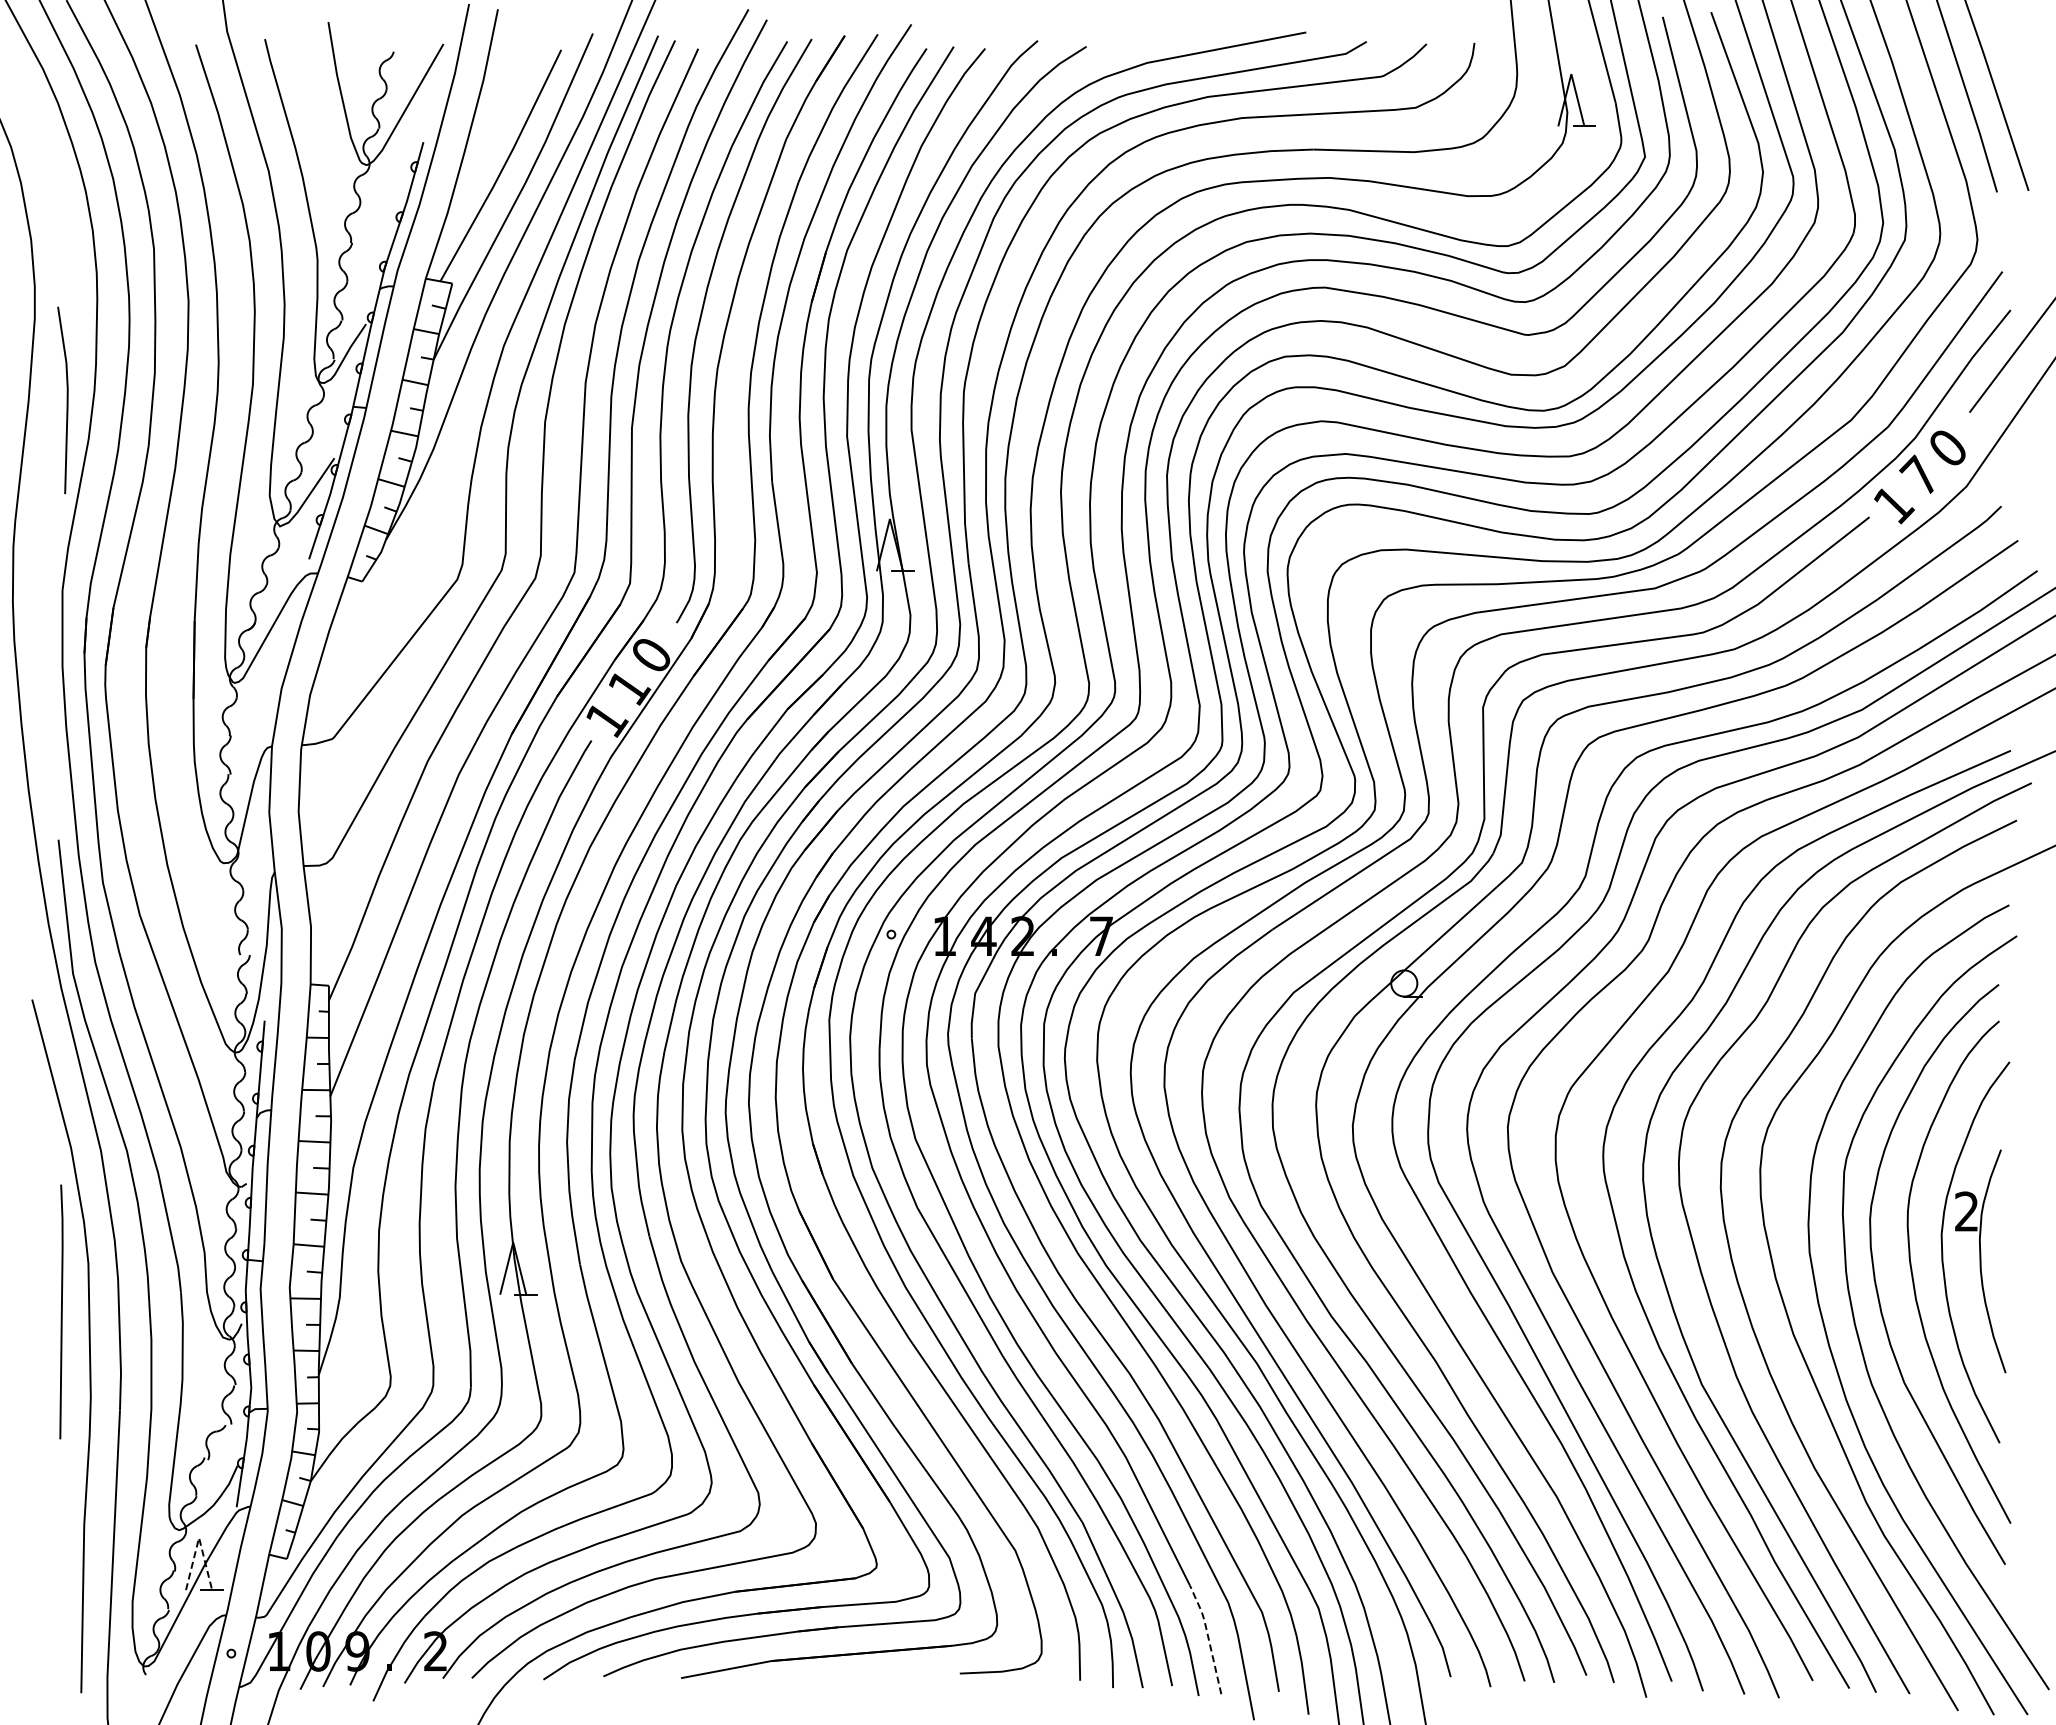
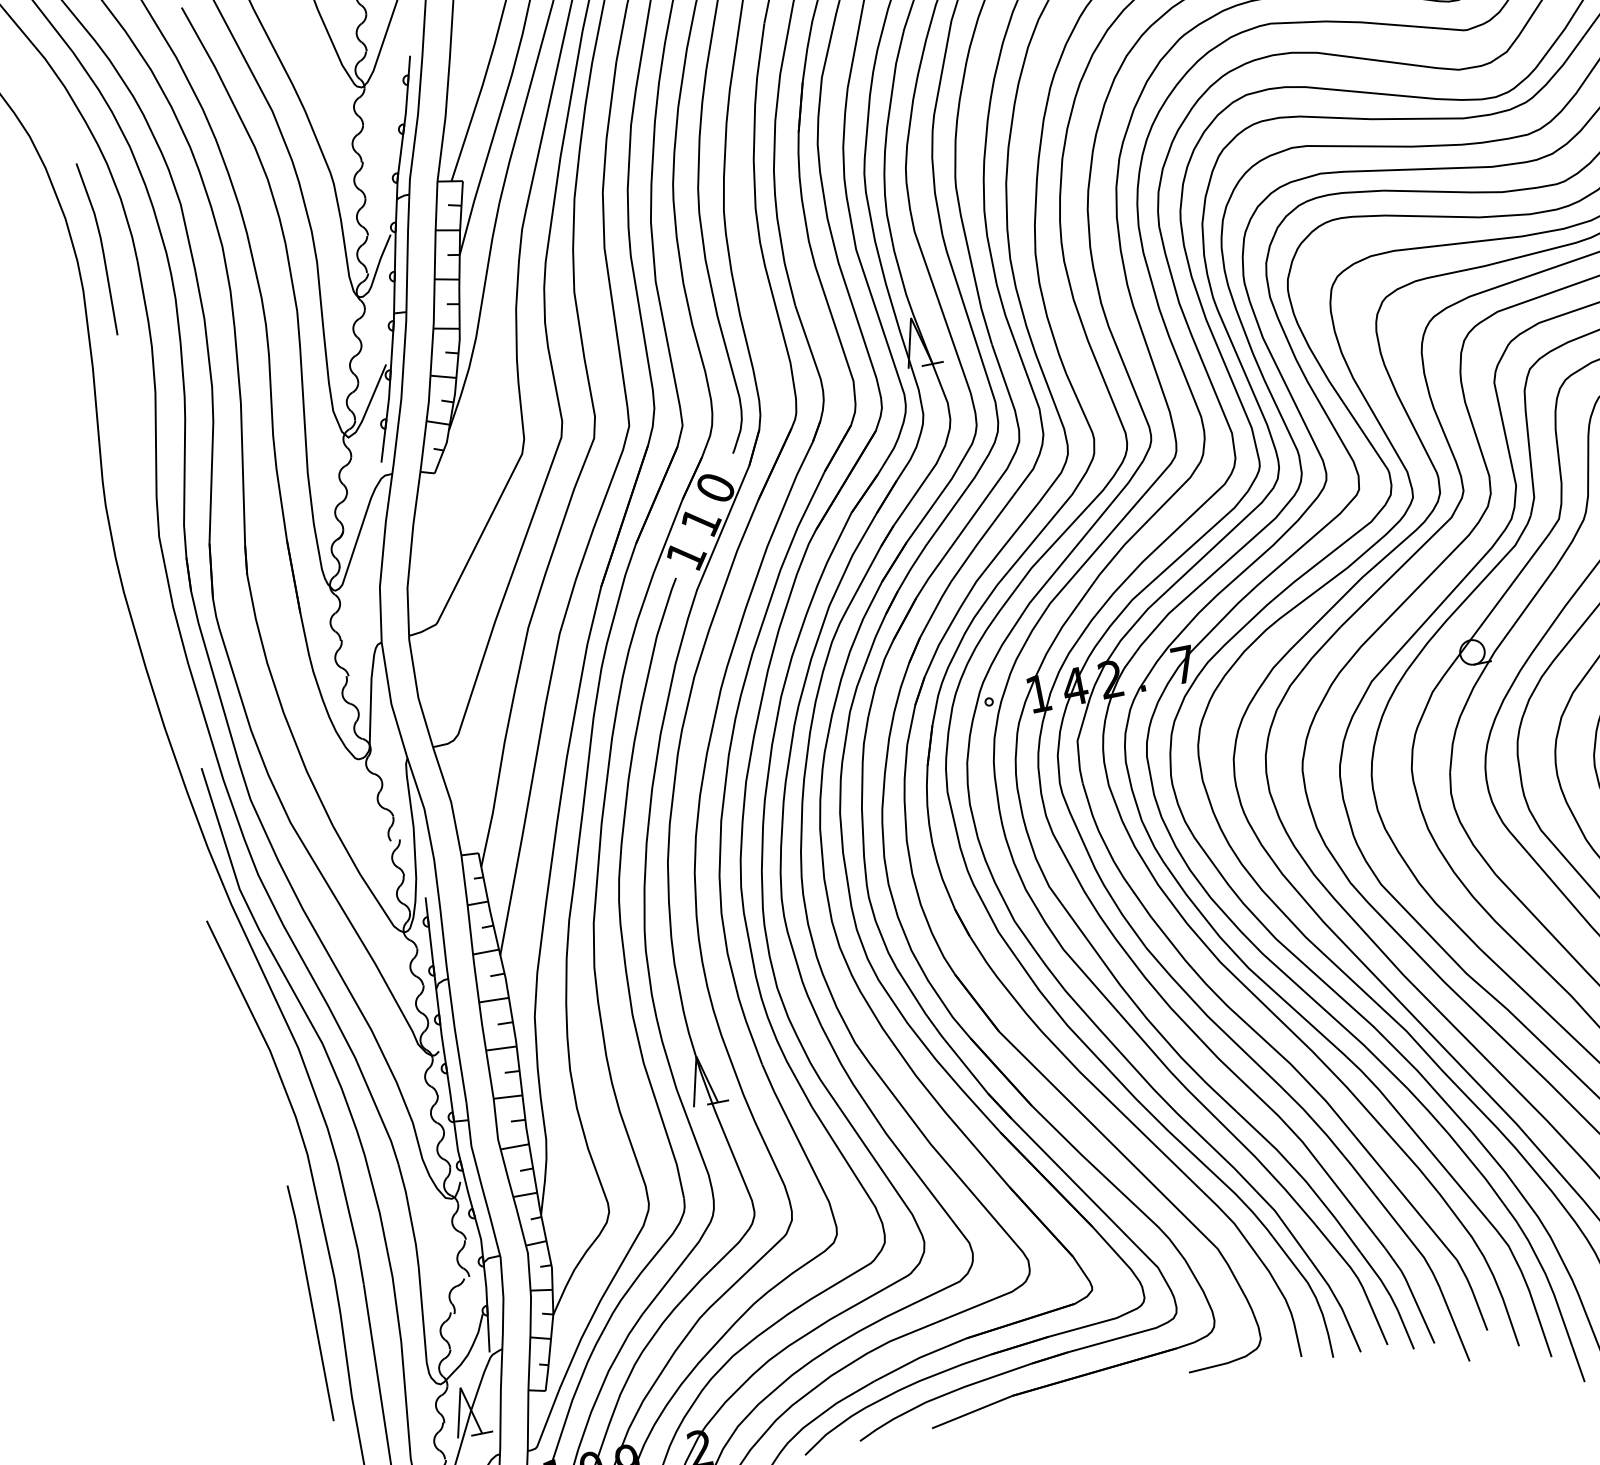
line: (66, 400) -> (101, 248), moved
line: (61, 1311) -> (311, 1302), moved
line: (199, 1537) -> (460, 1387), dashed -> solid
line: (1208, 1637) -> (1412, 1293), dashed -> solid

